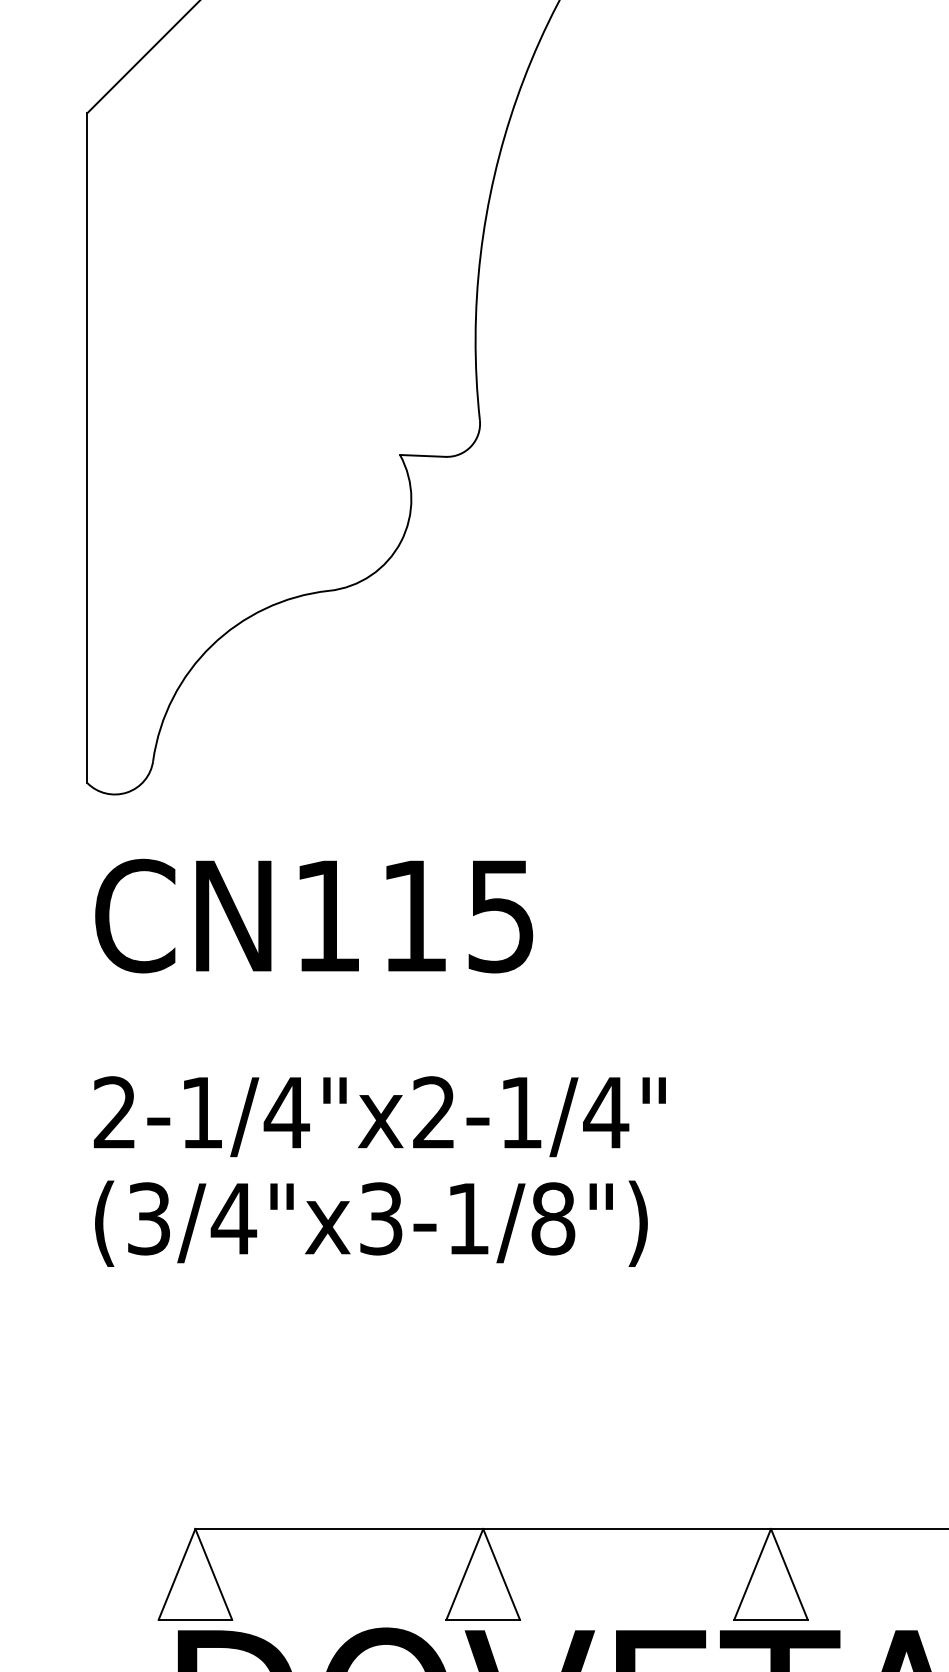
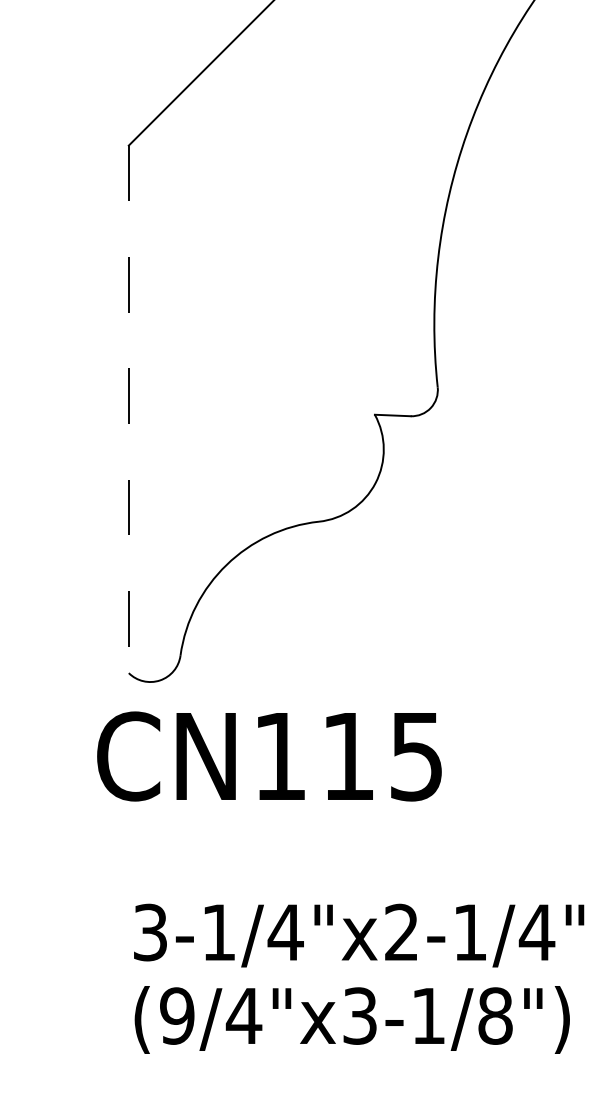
line: (87, 448) -> (128, 409), solid -> dashed
text: (314, 915) -> (269, 756), moved
text: (114, 1112) -> (150, 932), 2-1/4"x2-1/4" -> 3-1/4"x2-1/4"
text: (148, 1218) -> (176, 1015), (3/4"x3-1/8") -> (9/4"x3-1/8")

